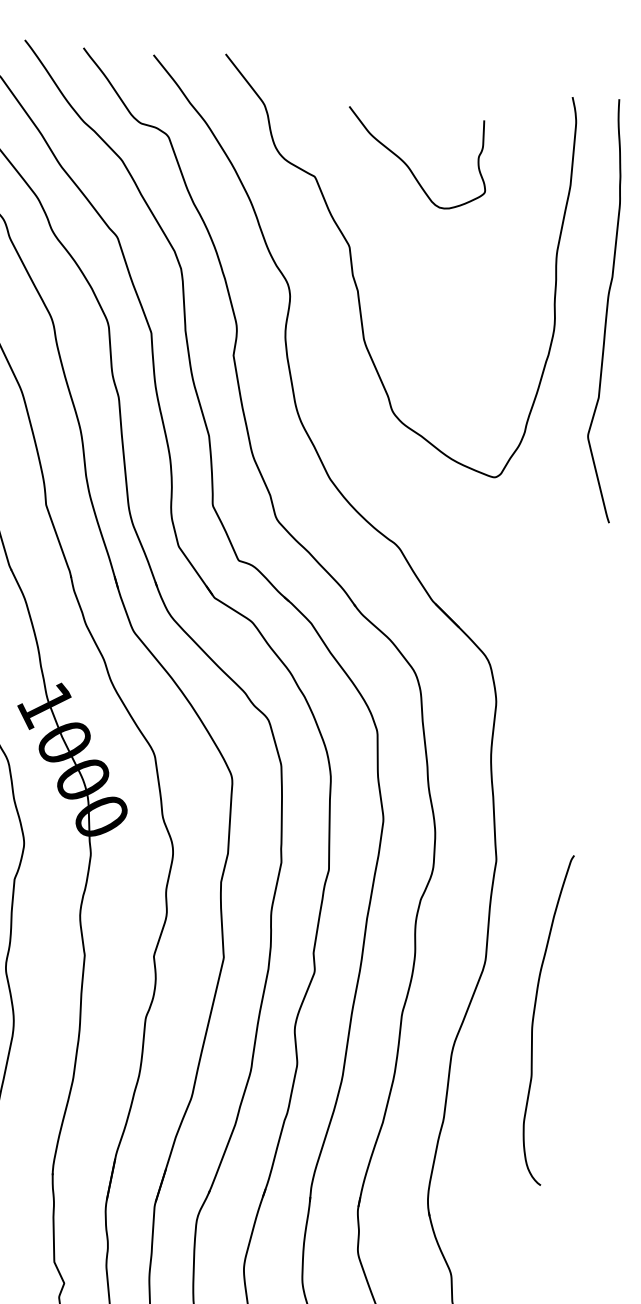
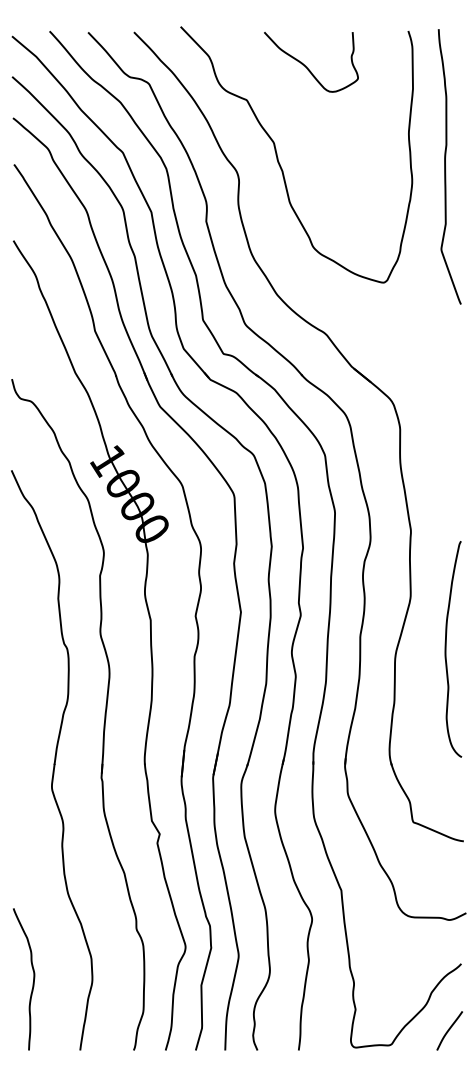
curve: (408, 165) -> (306, 66), moved
curve: (534, 1018) -> (446, 649), moved

